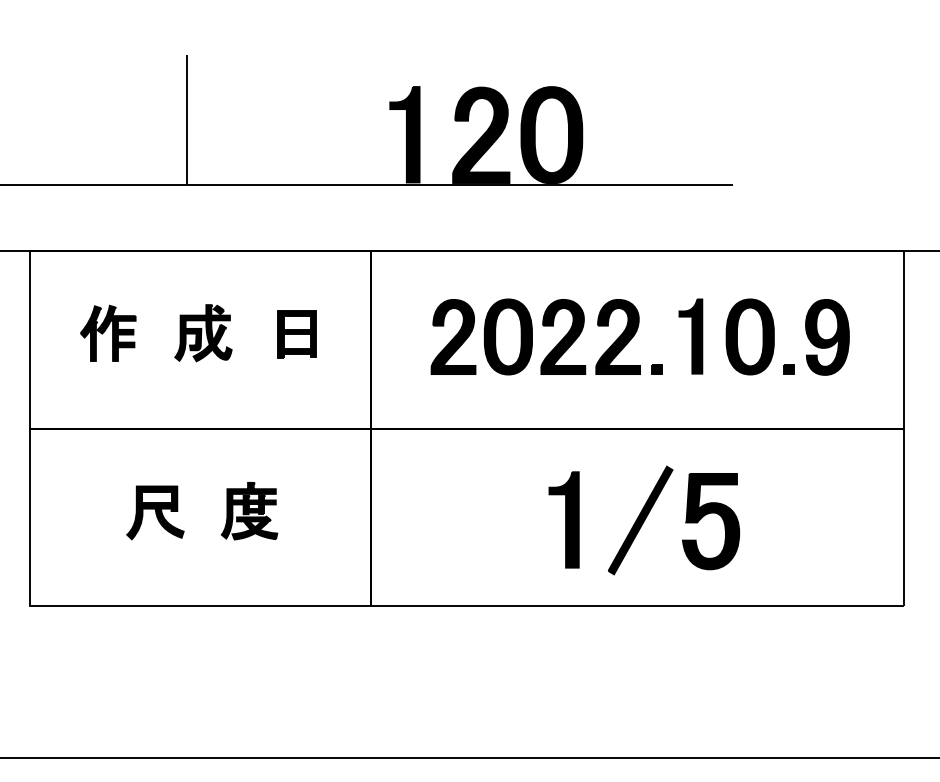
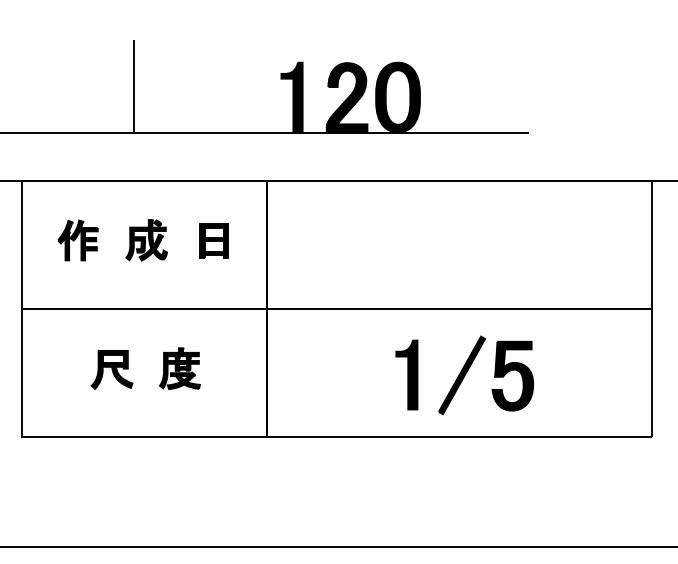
part: (639, 336) -> (461, 242), removed

